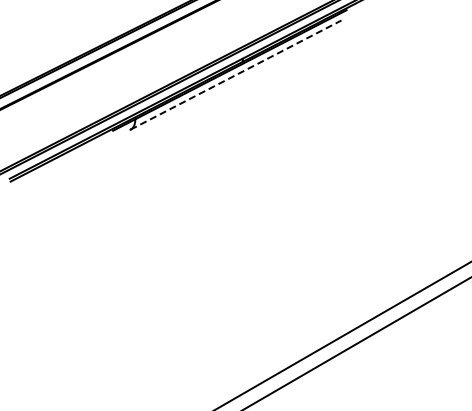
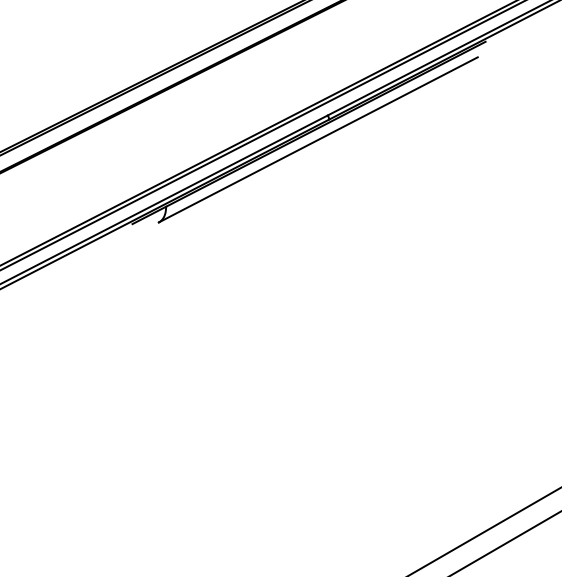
line: (236, 75) -> (319, 140), dashed -> solid

